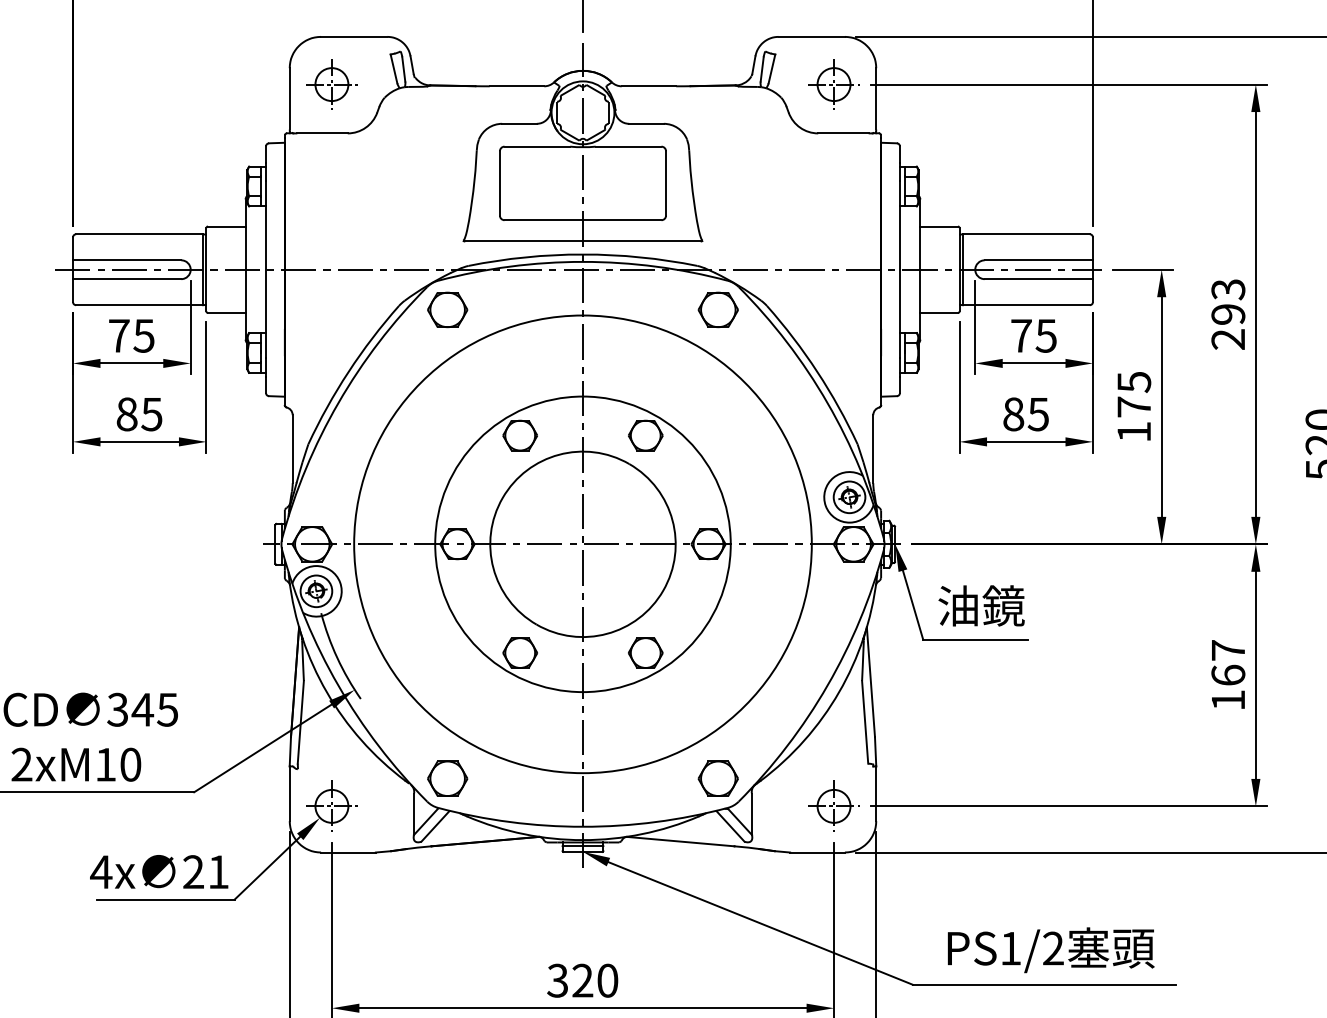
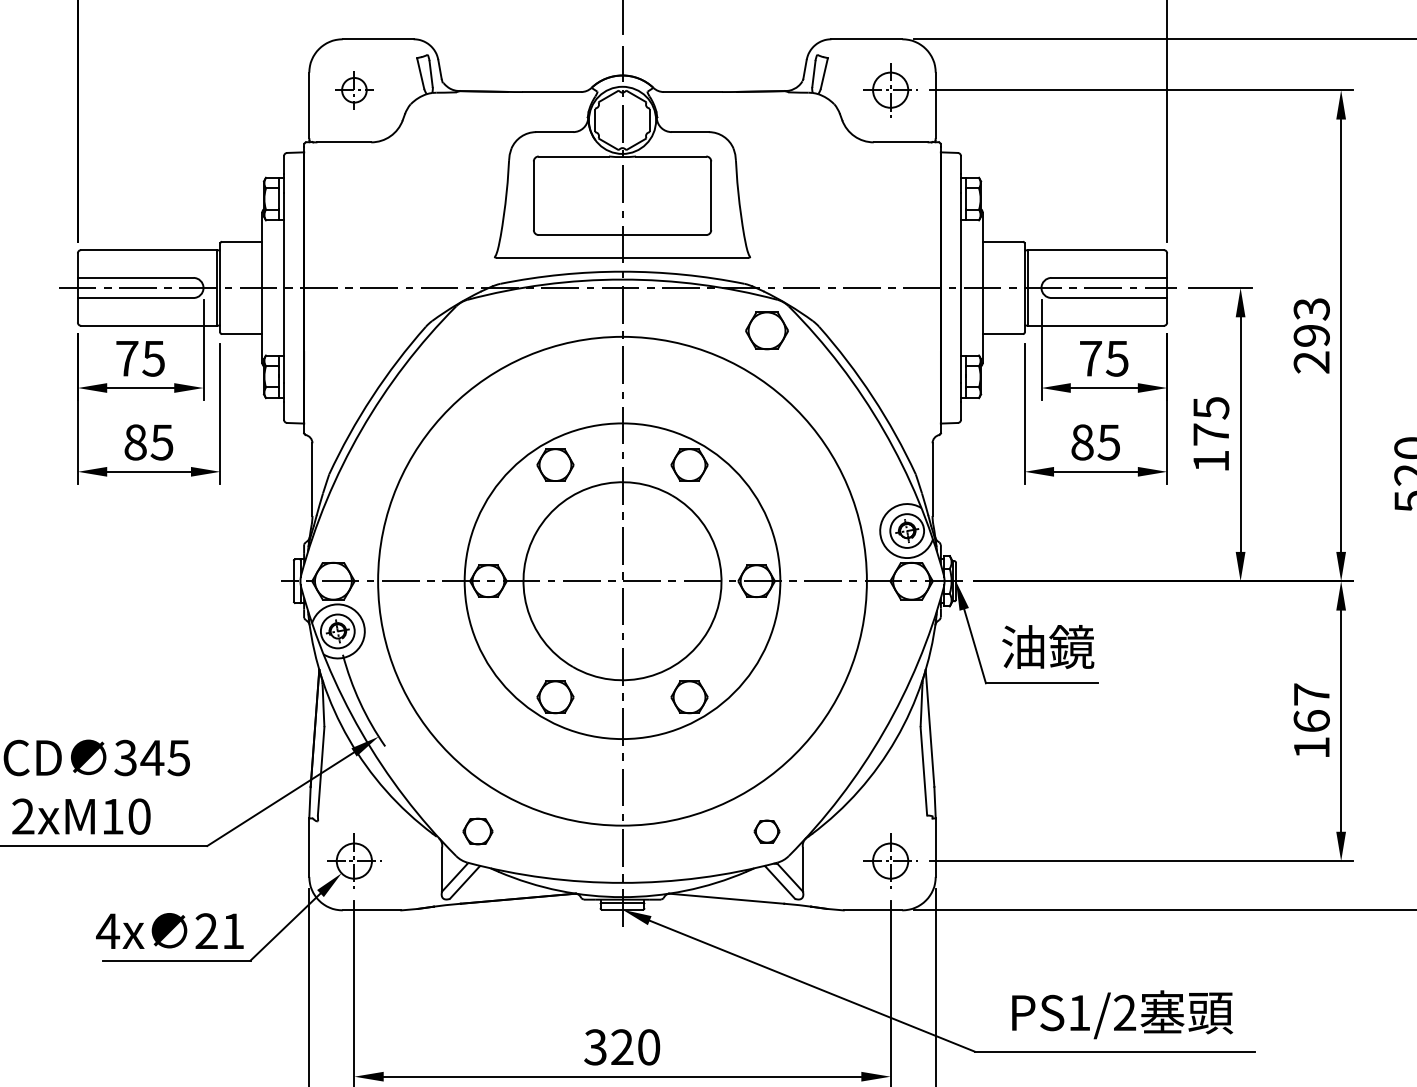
part: (332, 84) -> (354, 90), size x0.7
part: (447, 309) -> (477, 330), removed
part: (447, 778) -> (477, 831), size x0.7
part: (717, 778) -> (766, 831), size x0.6

